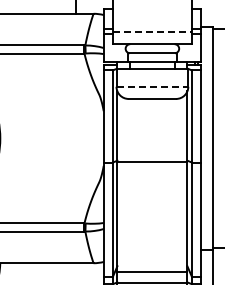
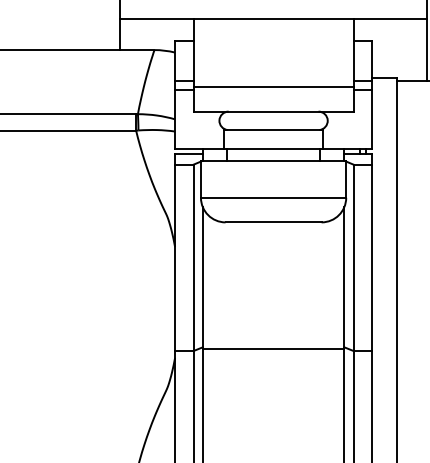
line: (152, 32) -> (273, 87), dashed -> solid
line: (152, 86) -> (273, 197), dashed -> solid

